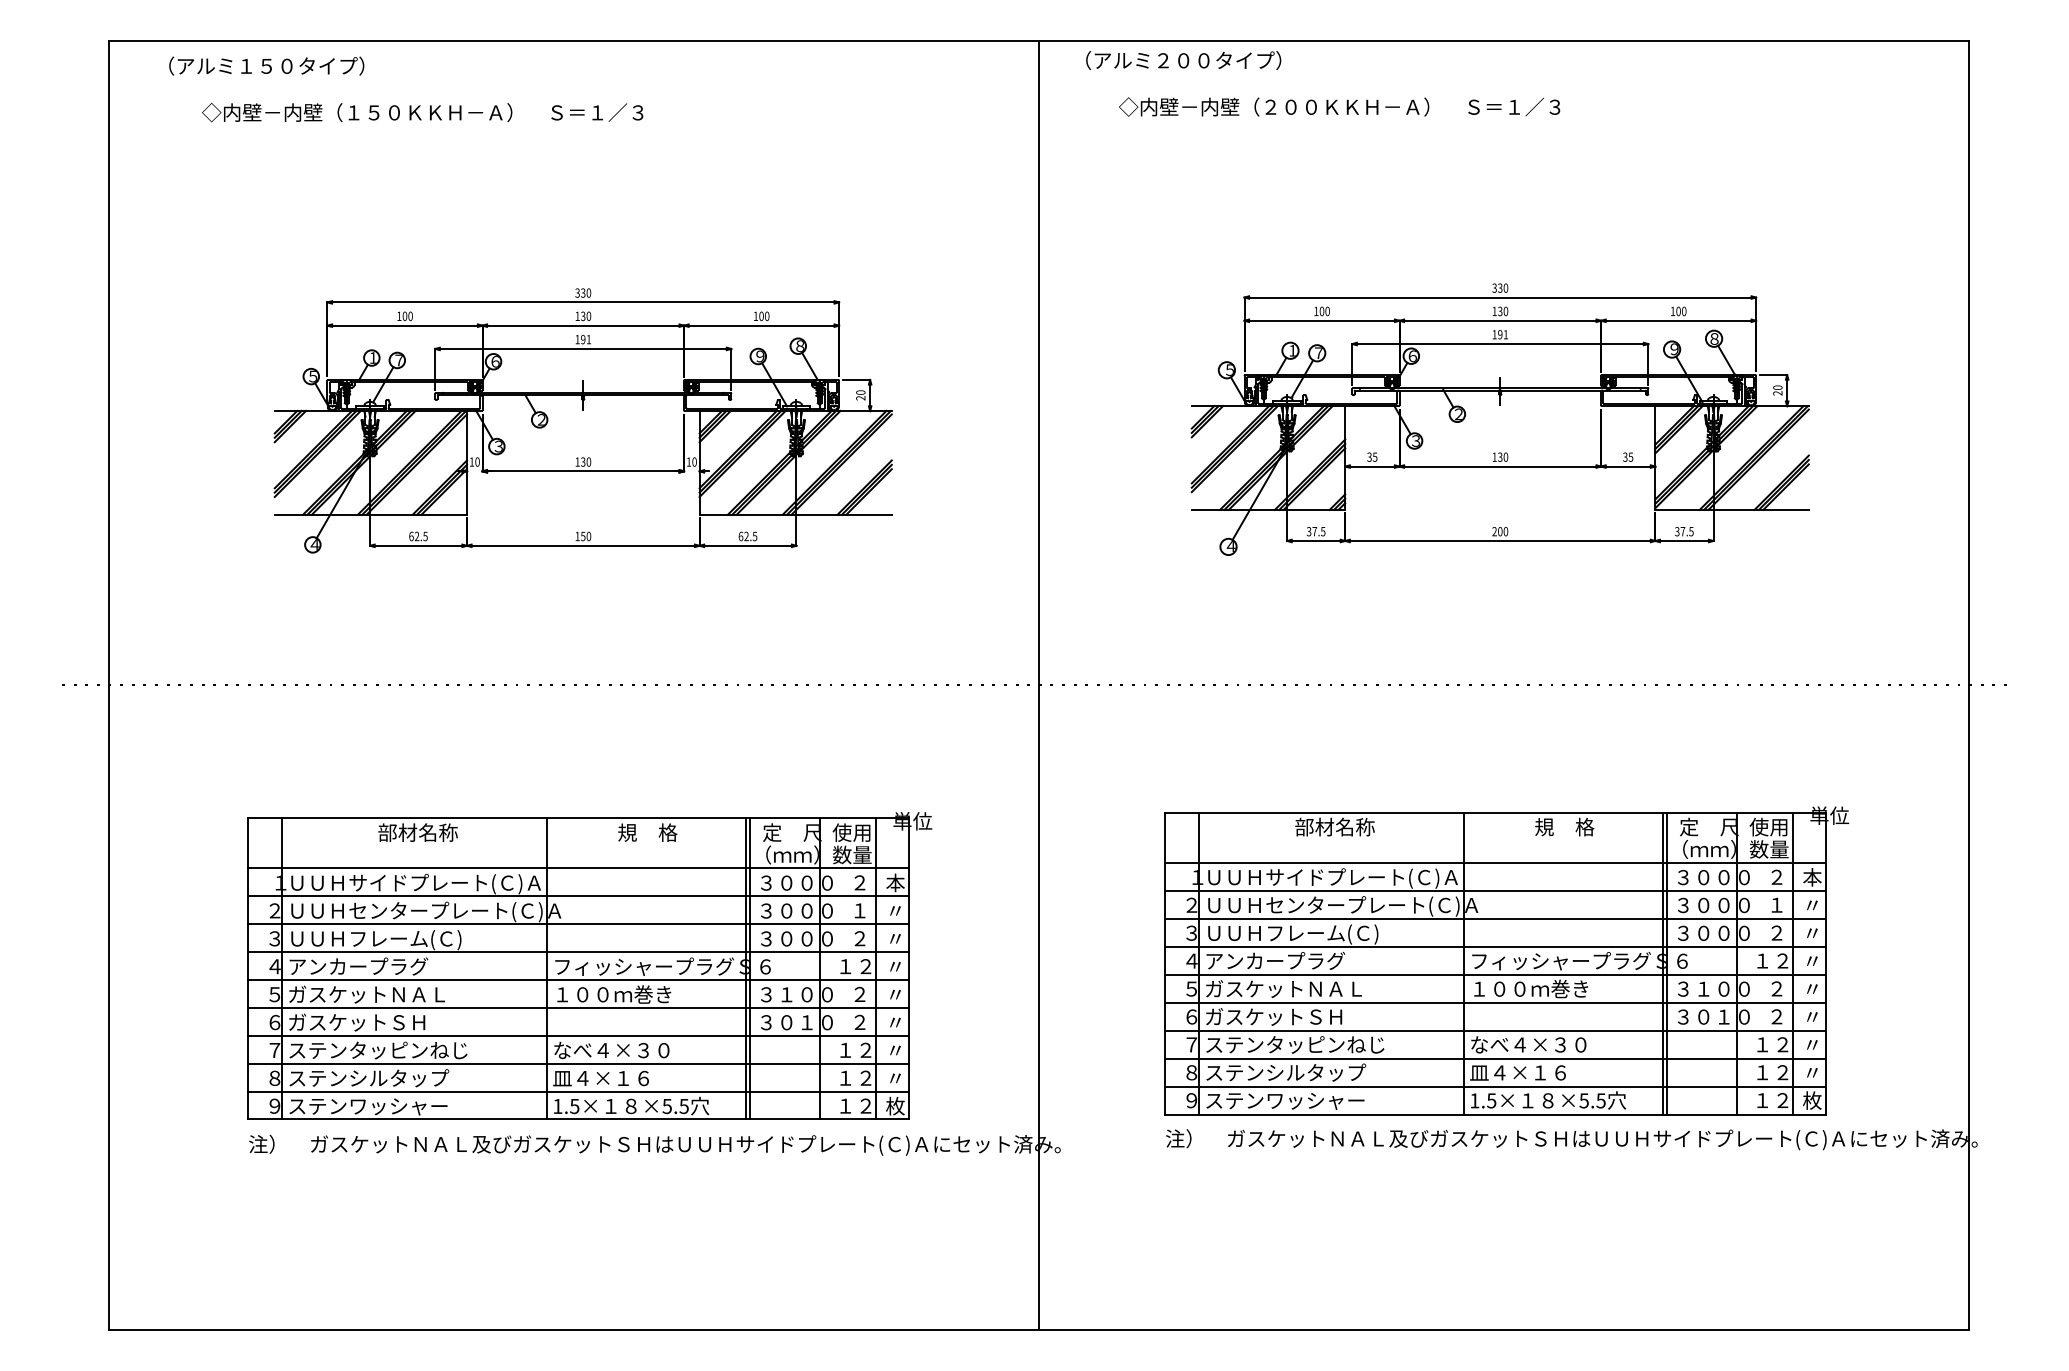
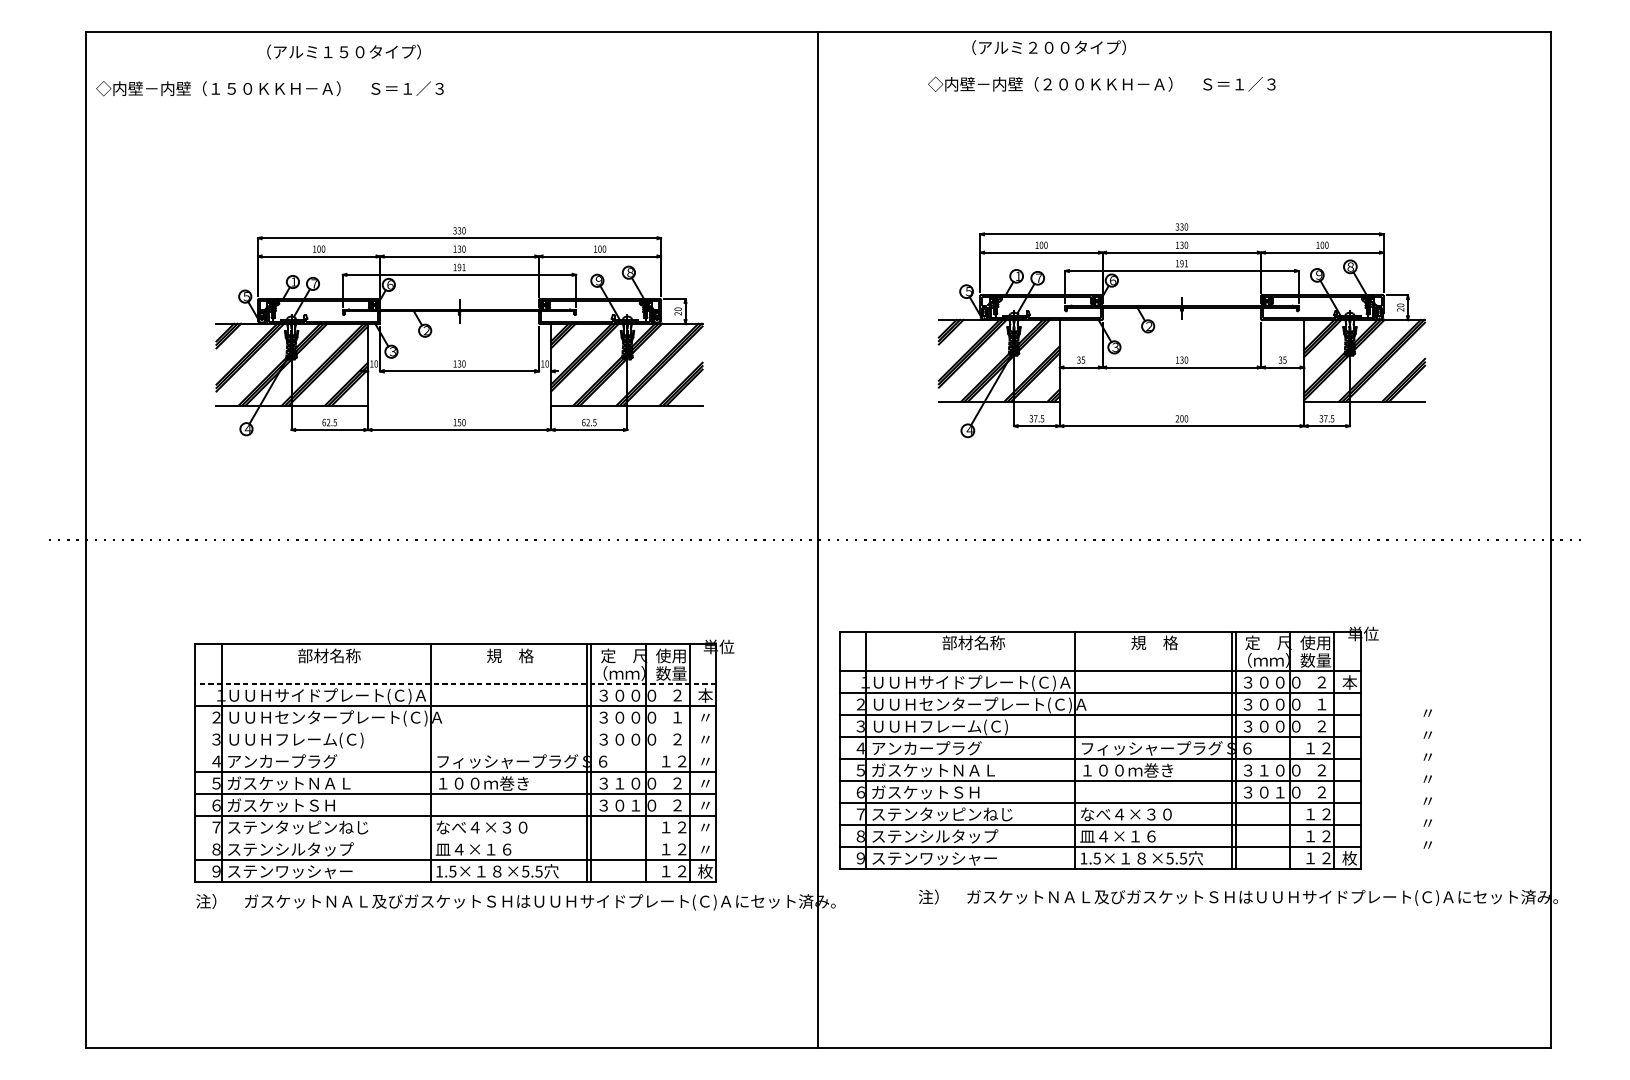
text: (1183, 60) -> (1048, 47), moved
text: (266, 65) -> (343, 51), moved
text: (1339, 106) -> (1101, 83), moved
text: (422, 112) -> (269, 88), moved
line: (578, 868) -> (455, 684), solid -> dashed
line: (578, 924) -> (455, 728), removed
line: (578, 952) -> (455, 750), removed
part: (1506, 960) -> (1108, 747), moved
line: (578, 1063) -> (455, 837), removed

